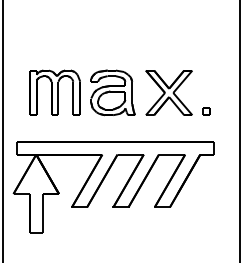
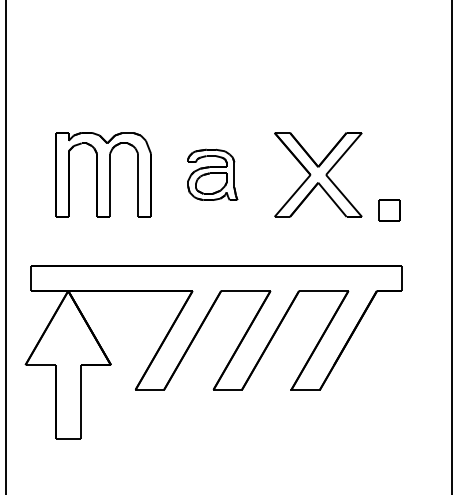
part: (112, 92) -> (211, 174), size x0.6
part: (206, 111) -> (388, 209), size x1.6

